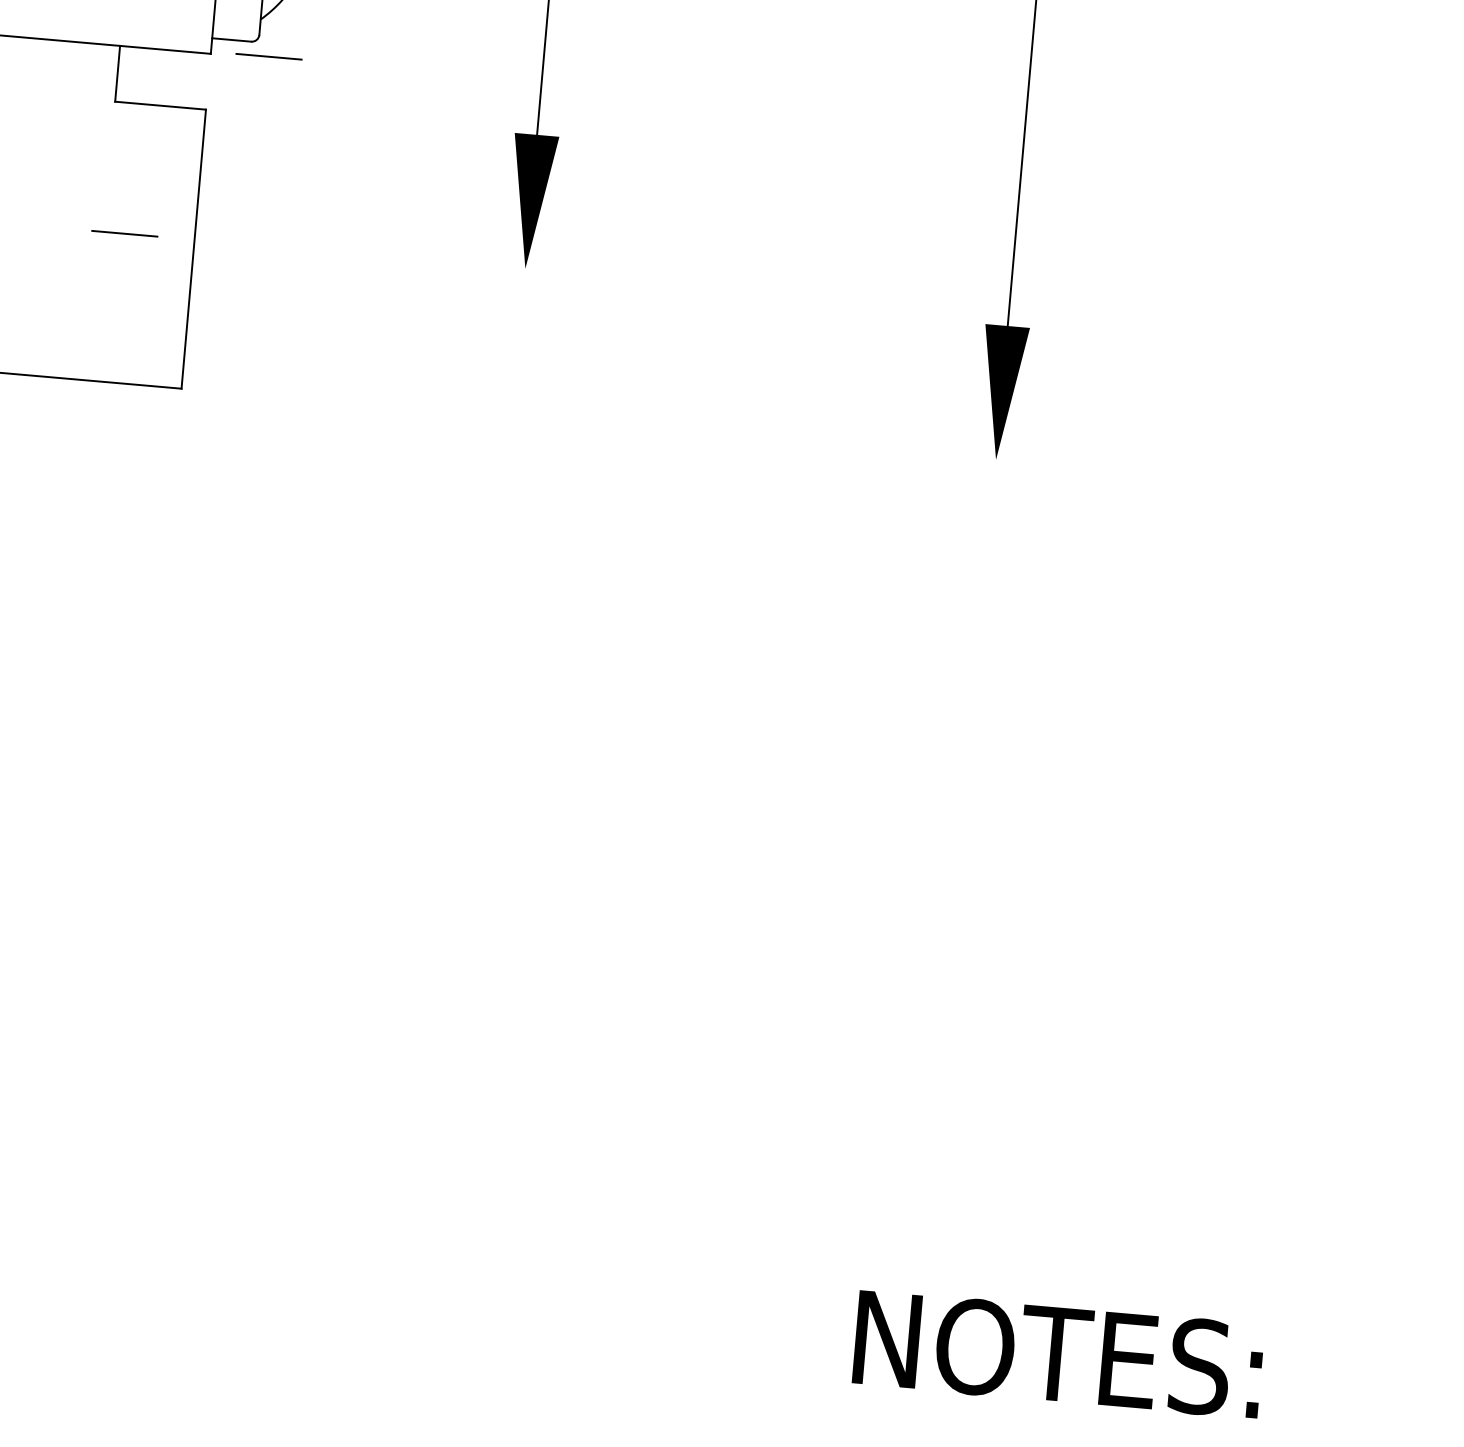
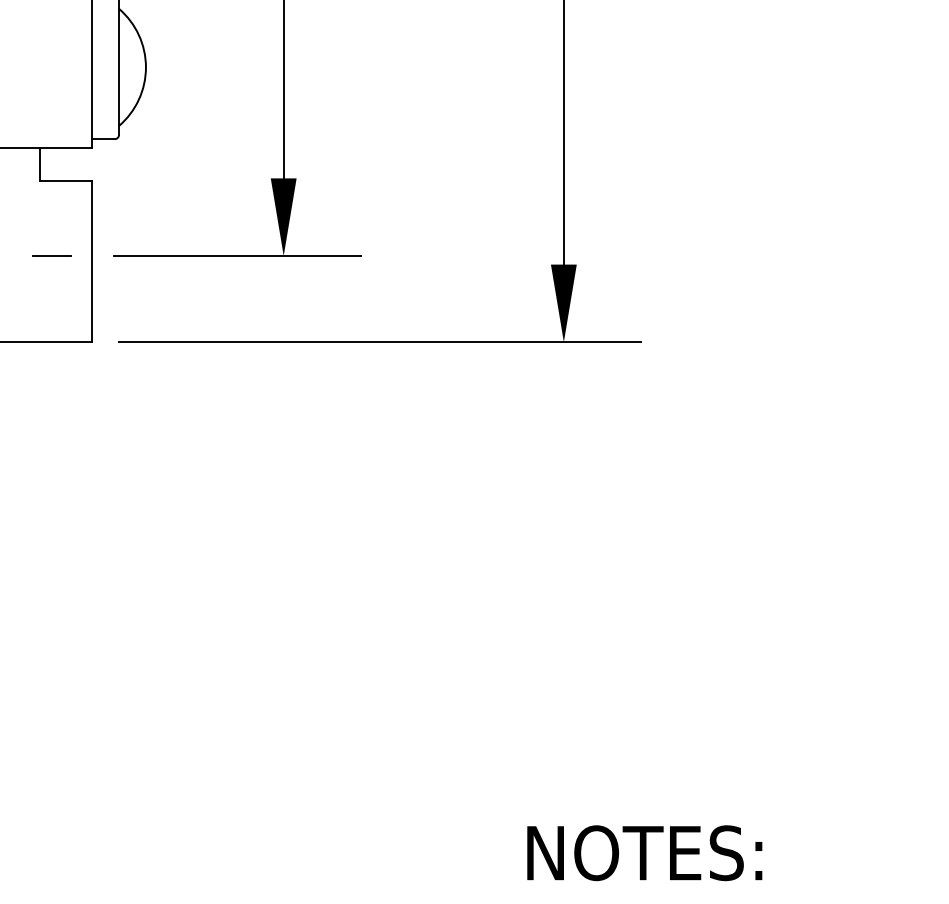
line: (268, 55) -> (125, 146), removed
line: (445, 261) -> (237, 255), added
line: (679, 432) -> (380, 342), added

